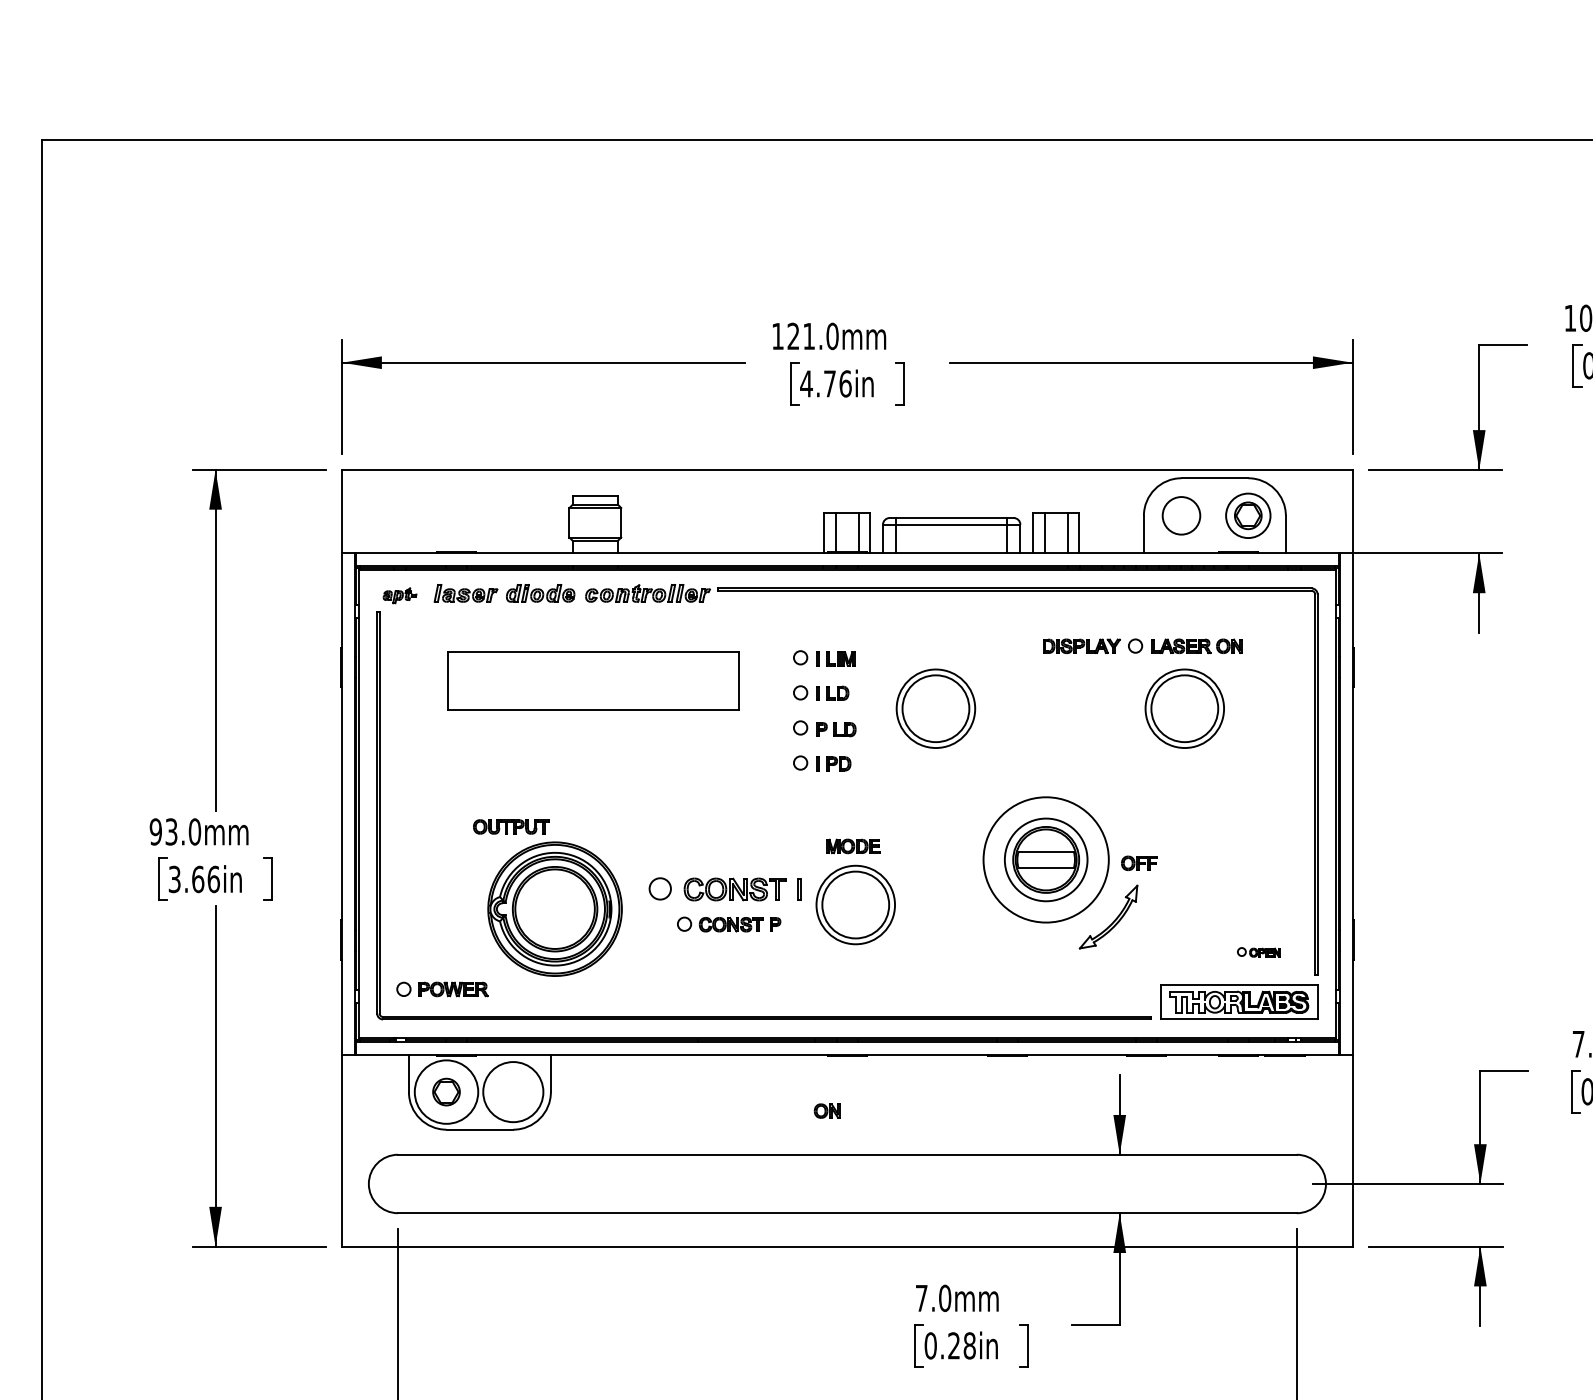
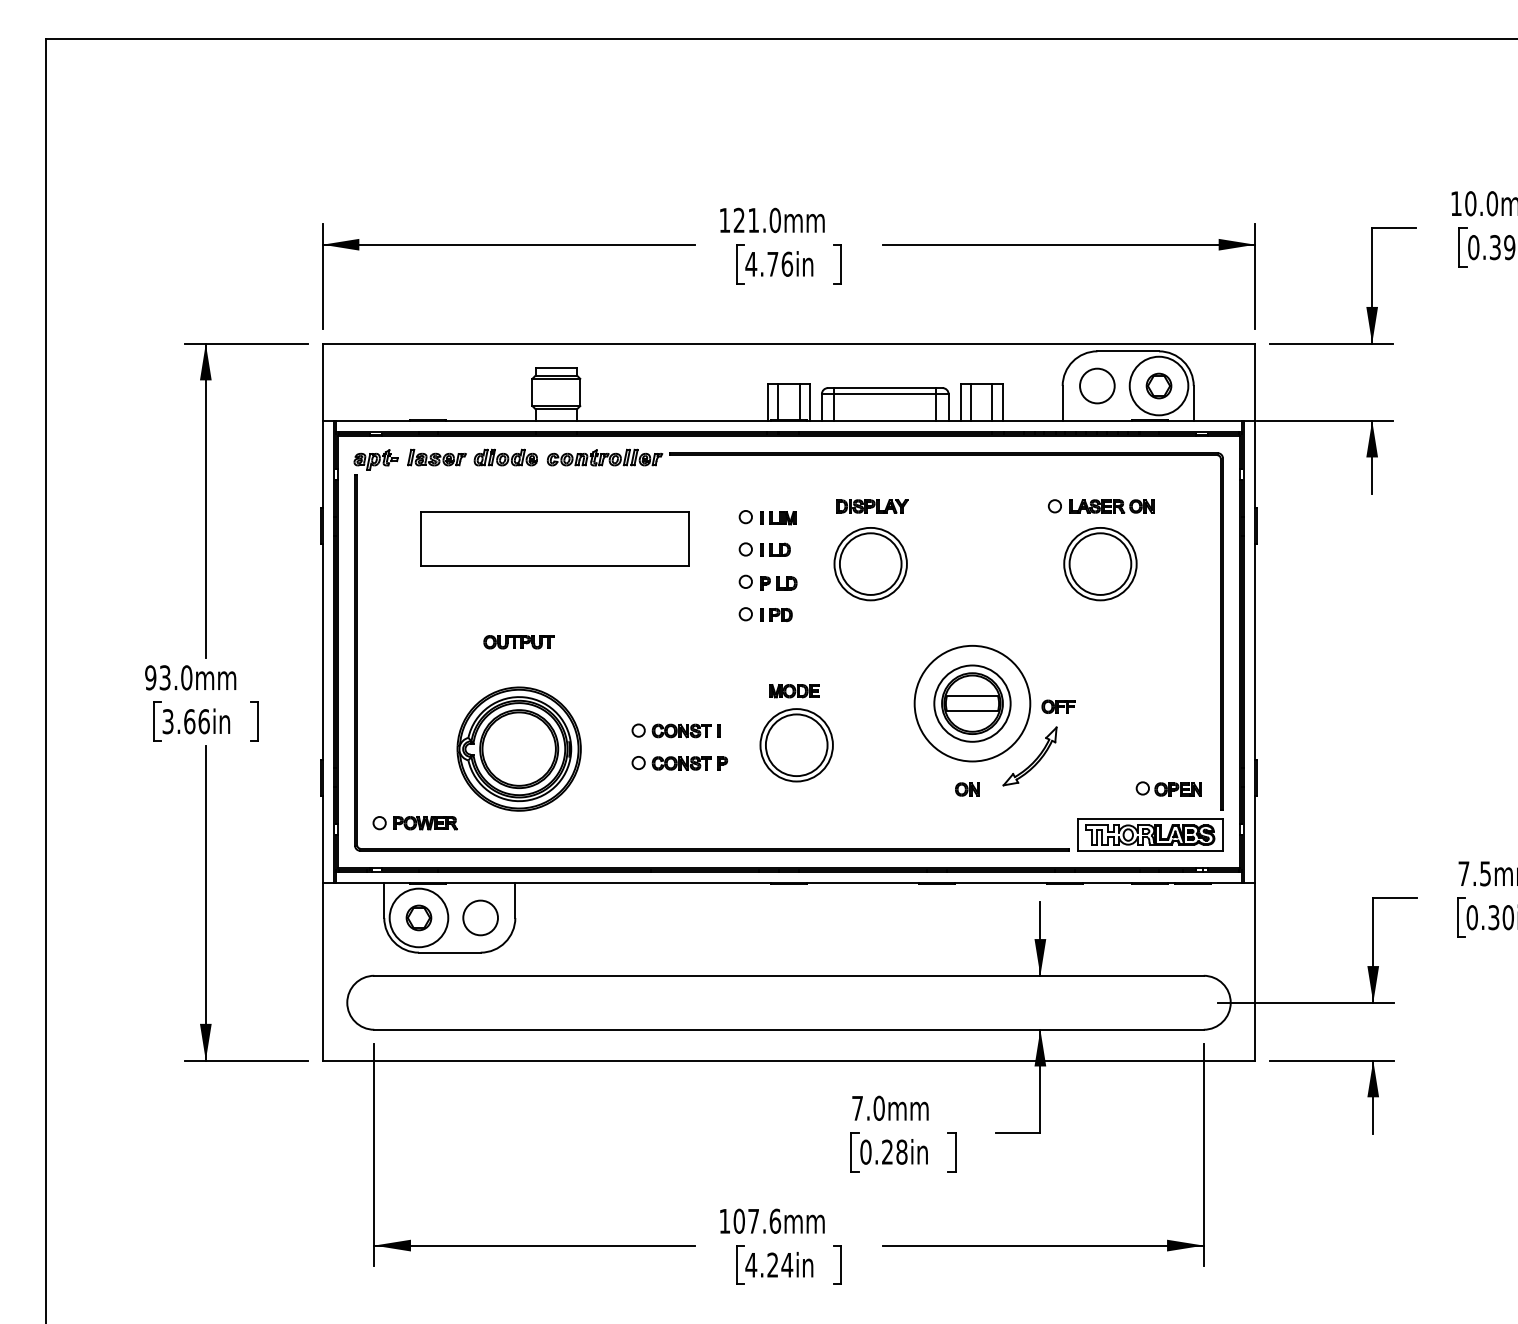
circle: (1247, 515) -> (1158, 385), size x1.43
part: (399, 595) -> (375, 459), size x1.43
part: (1081, 646) -> (872, 506), moved
part: (511, 827) -> (518, 642), moved
part: (724, 889) -> (675, 730), size x0.62
part: (1258, 951) -> (1168, 788), size x1.67
circle: (513, 1091) -> (480, 917), size x0.62
part: (827, 1111) -> (967, 789), moved

